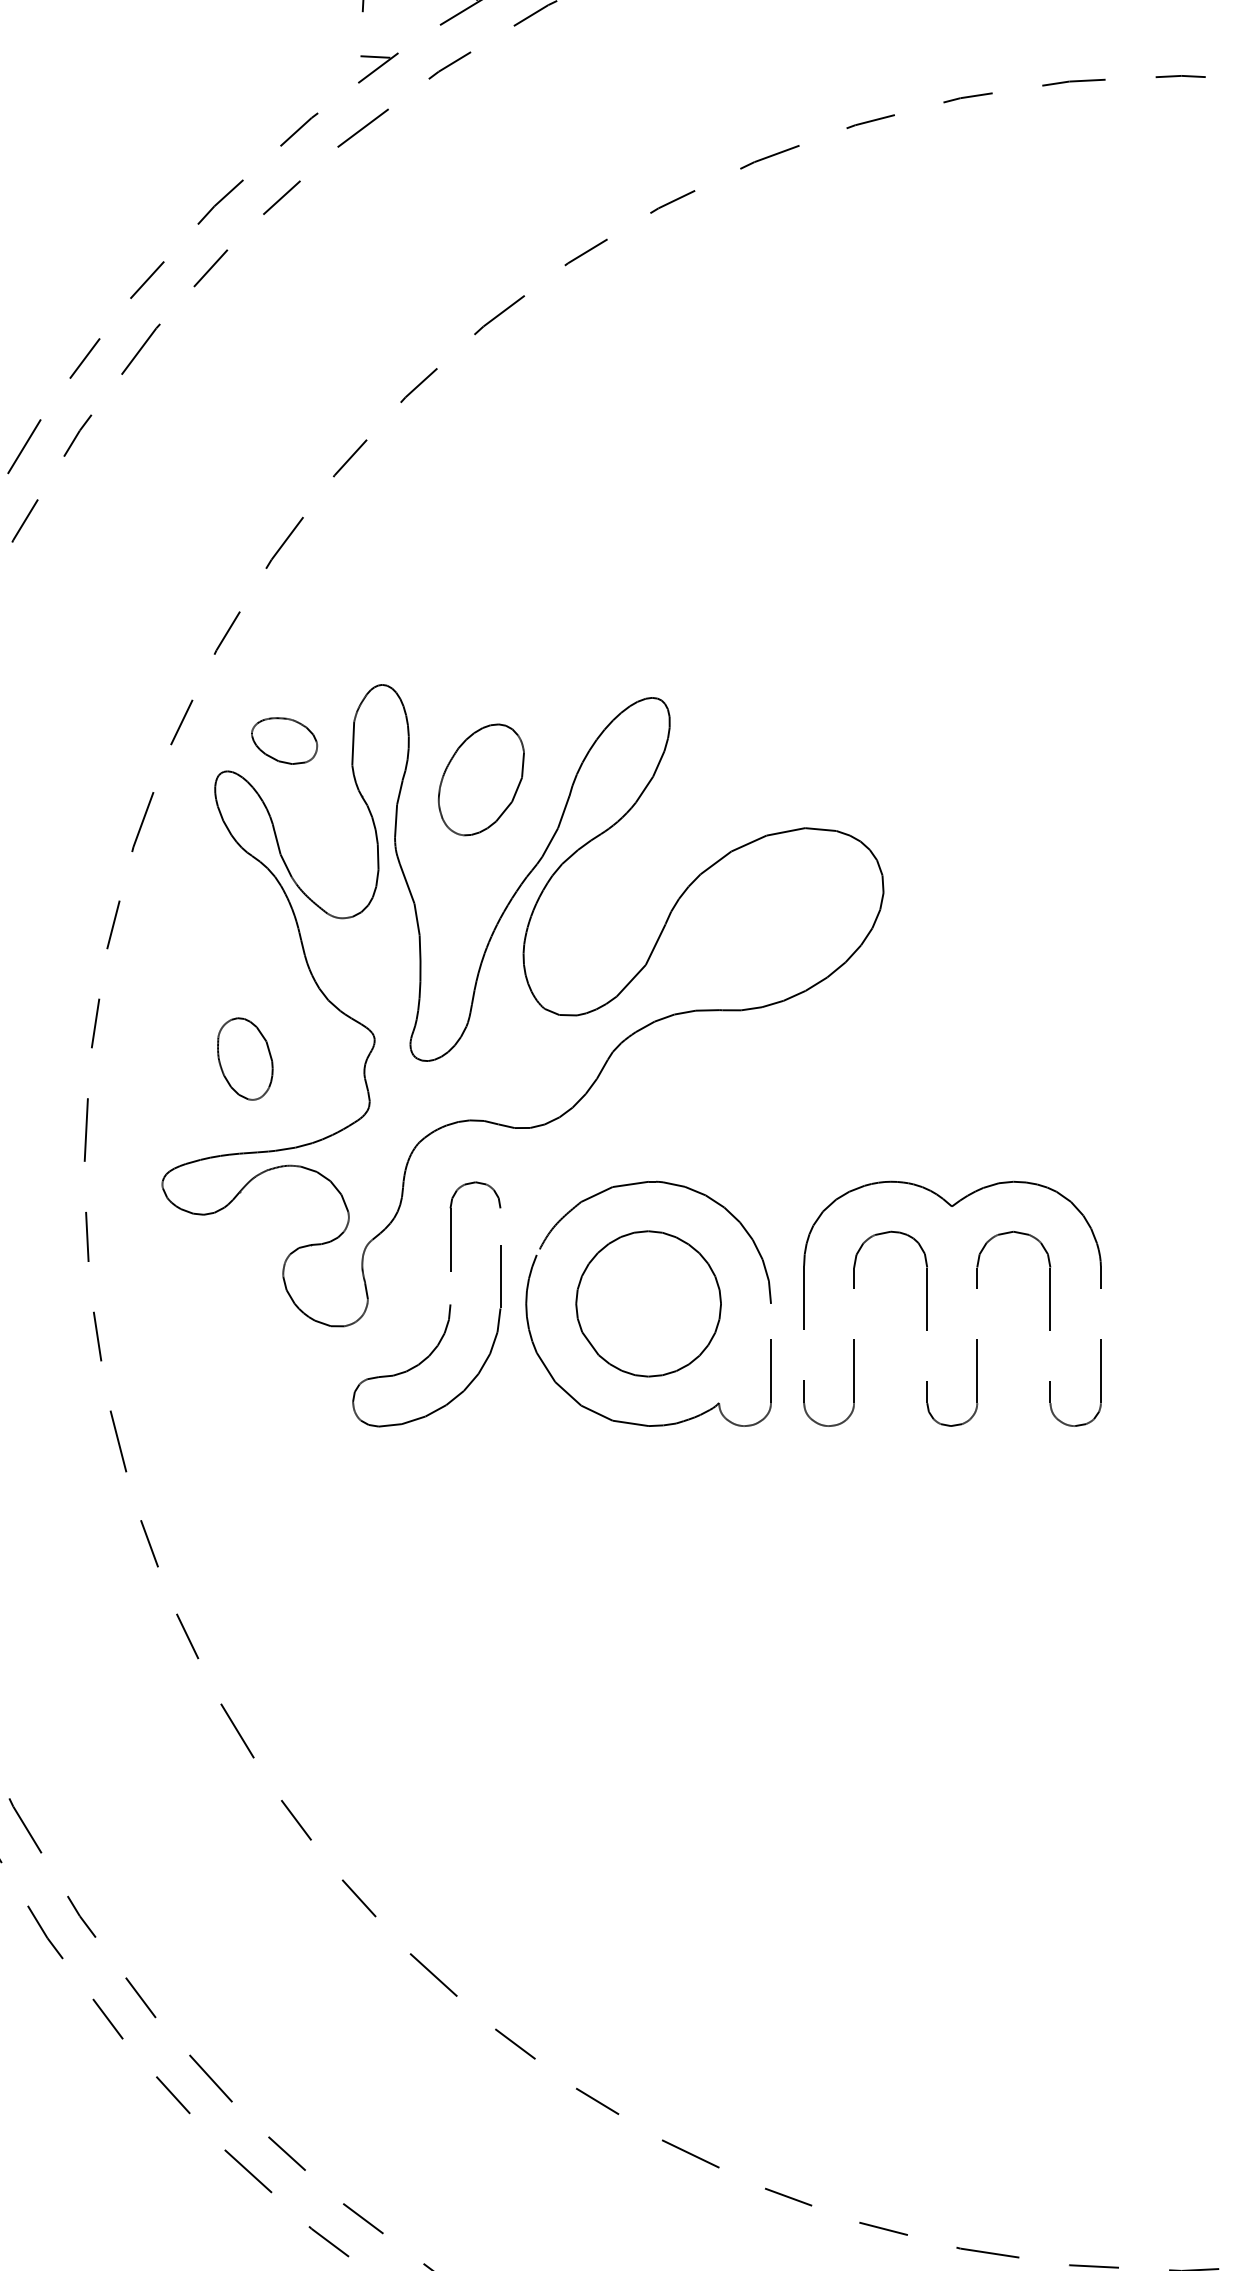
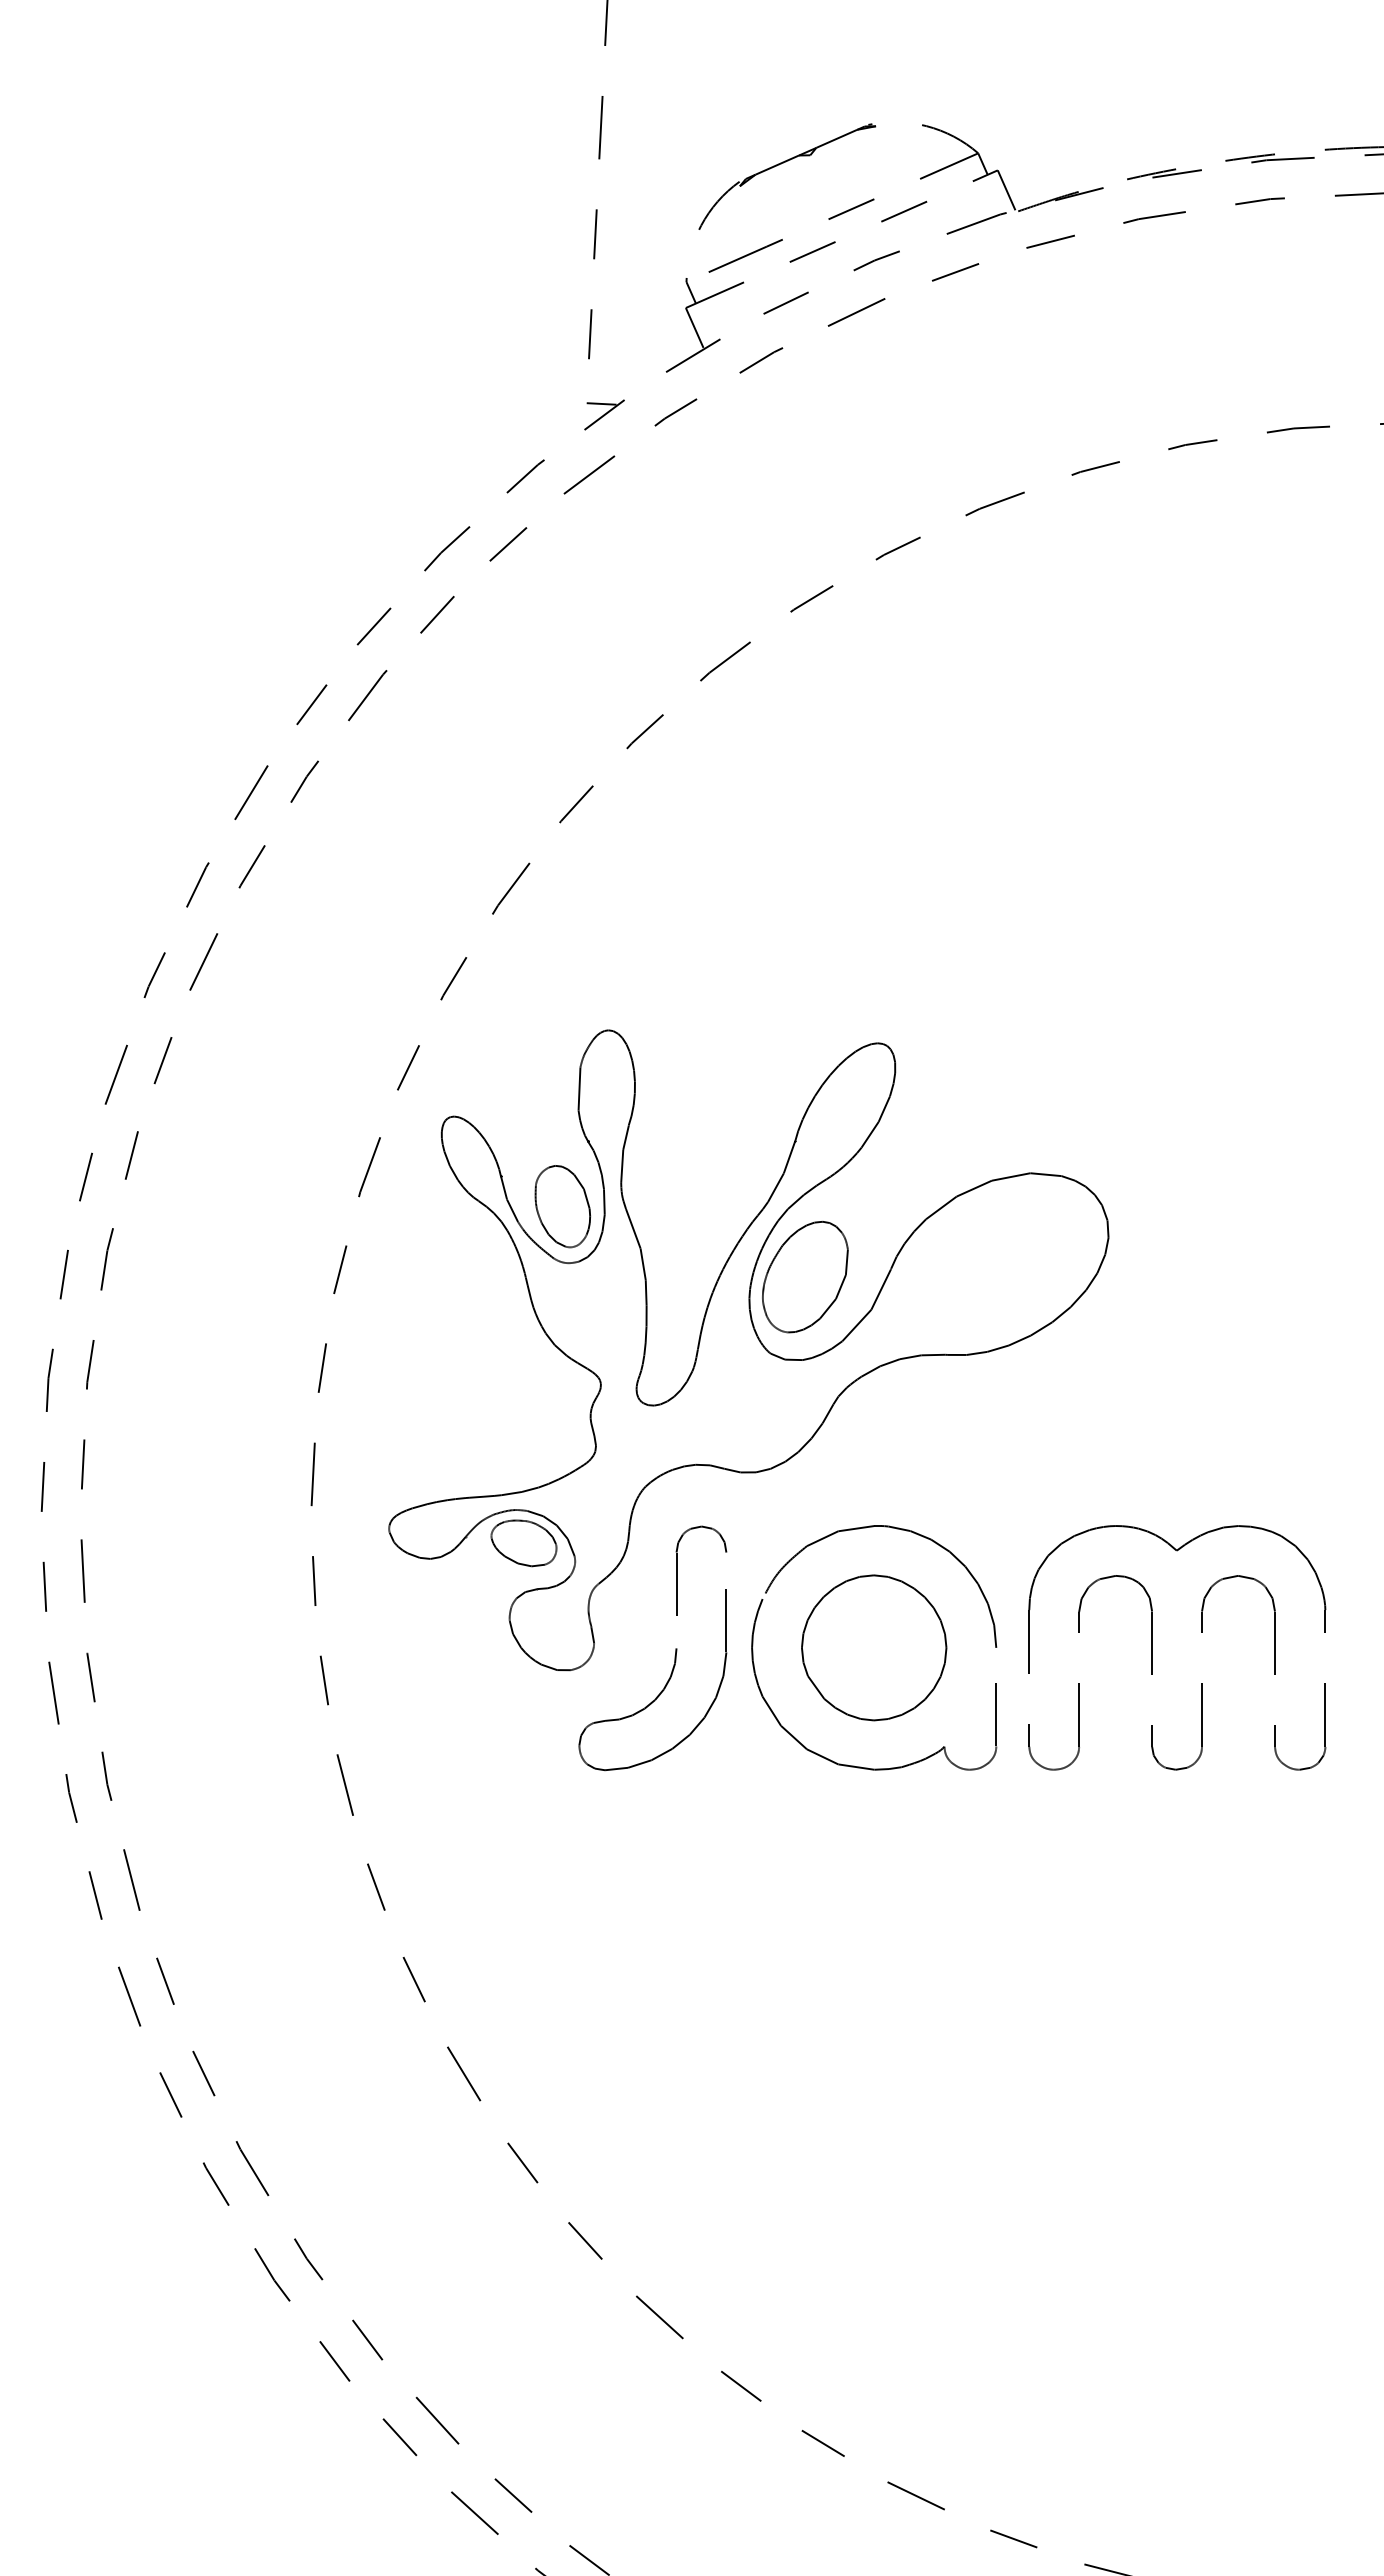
part: (284, 741) -> (523, 1543), moved
part: (481, 780) -> (805, 1277), moved
part: (244, 1058) -> (562, 1206), moved

